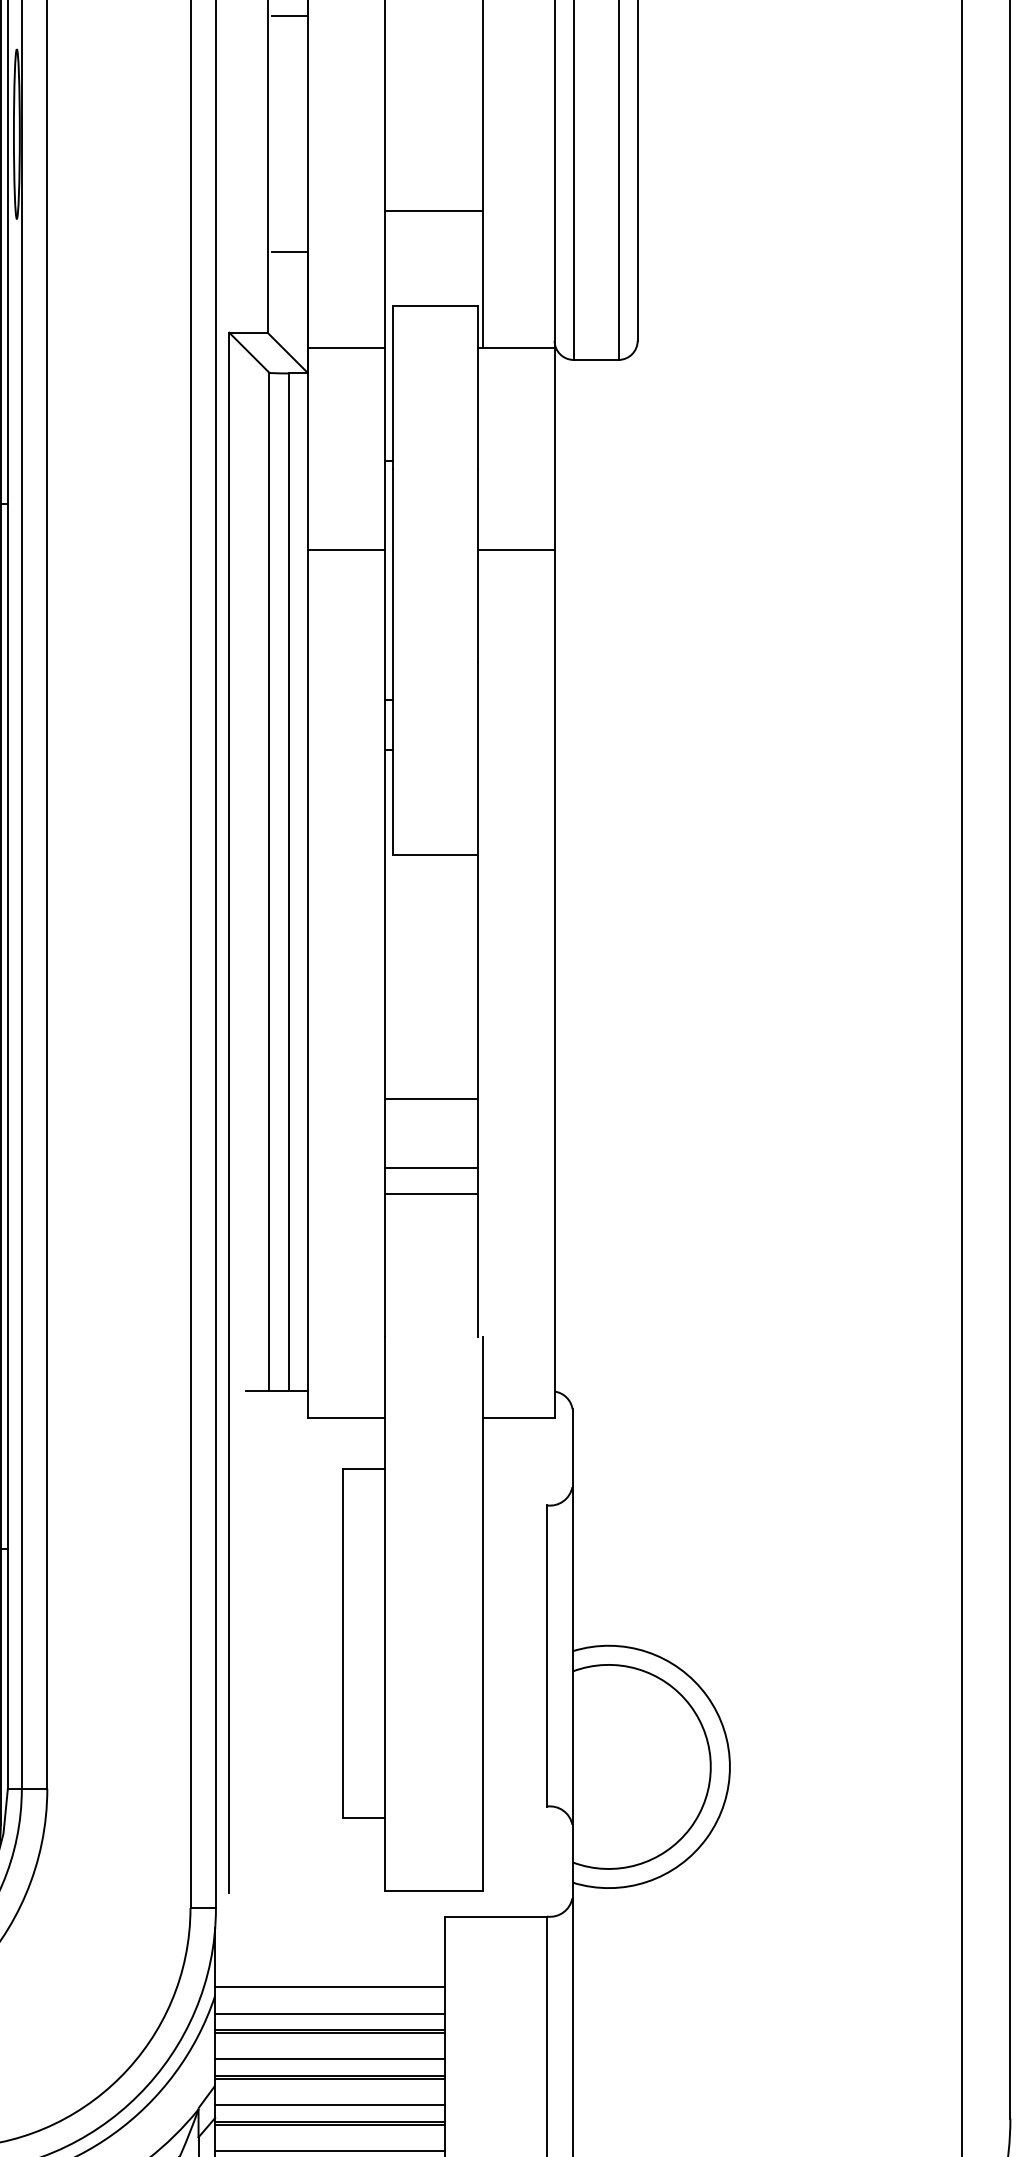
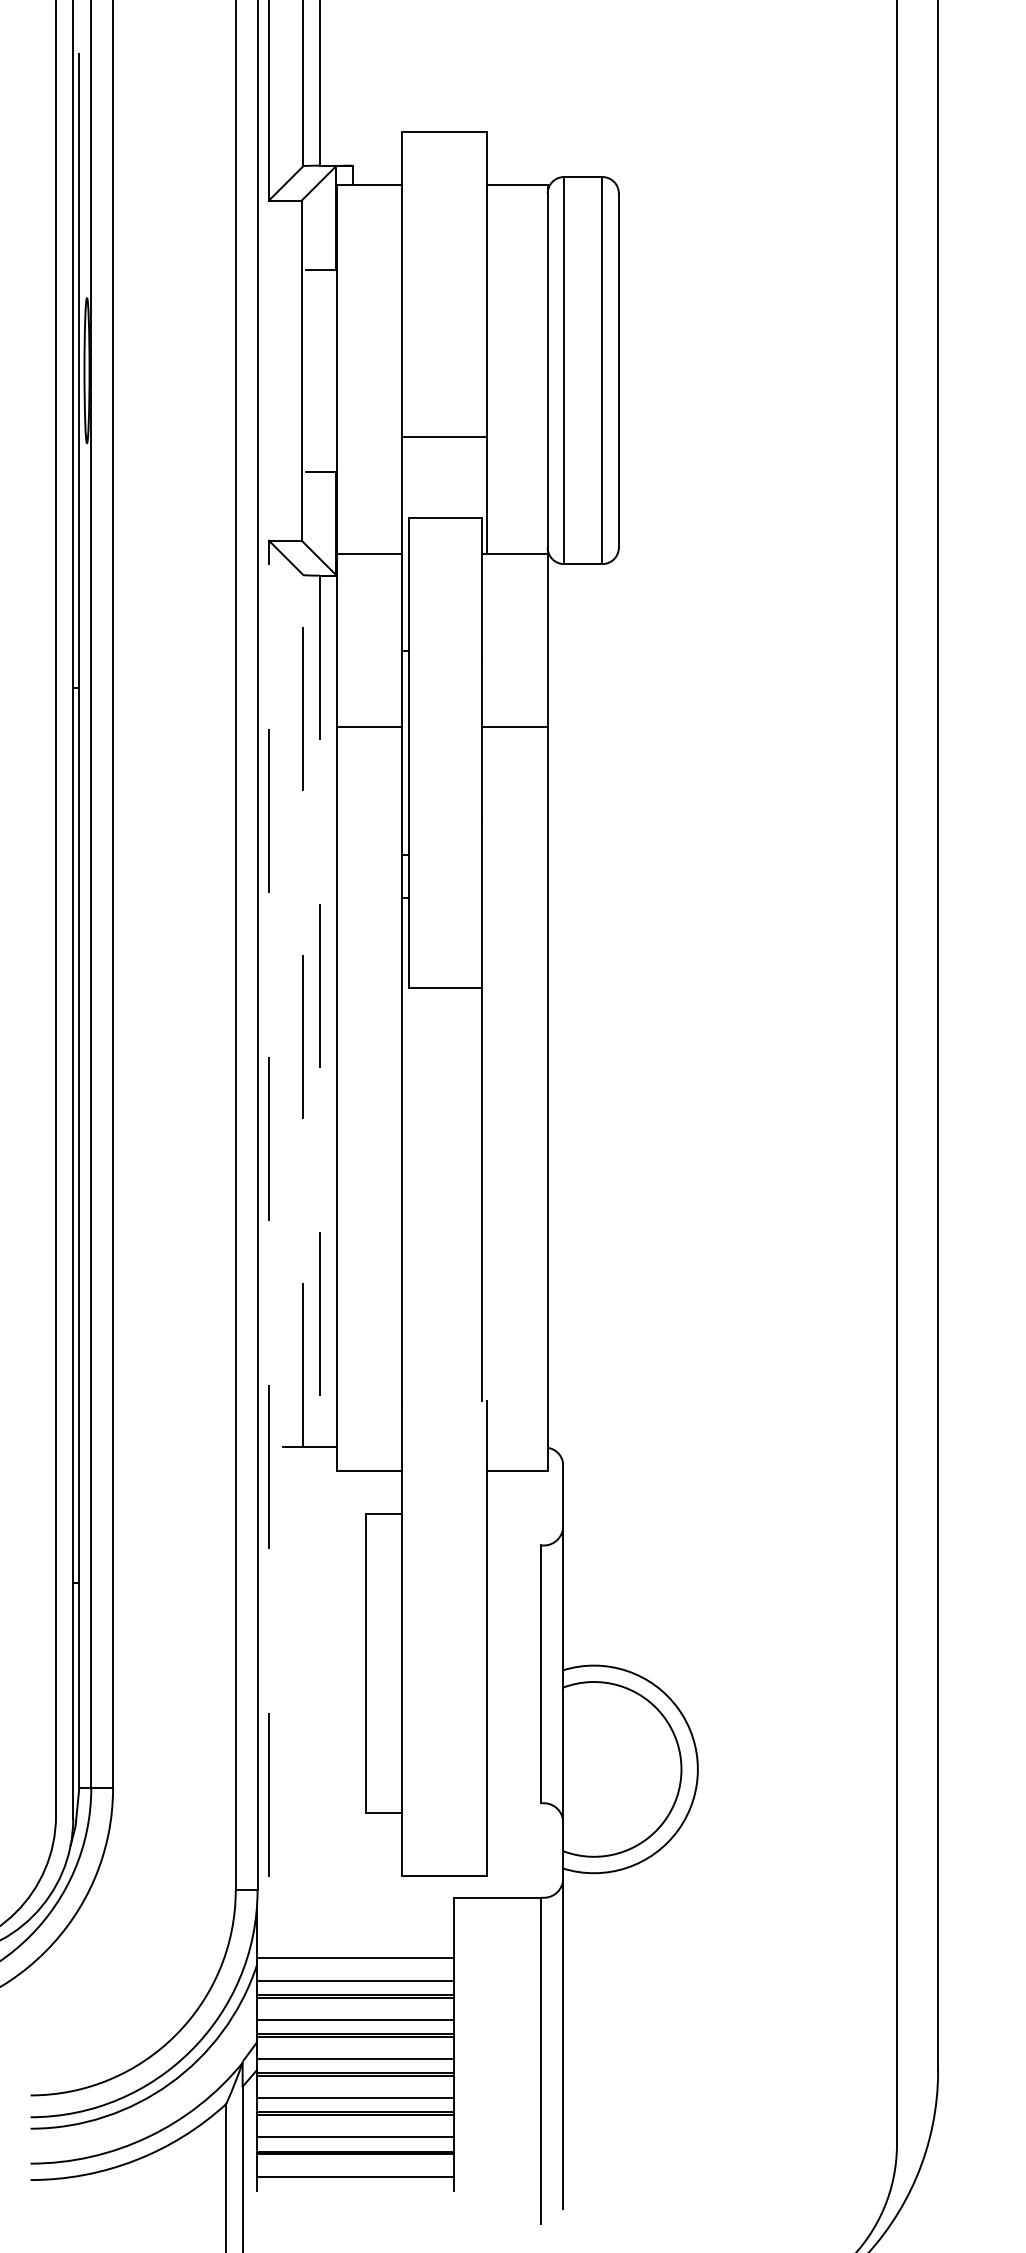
line: (269, 881) -> (303, 1010), solid -> dashed
line: (288, 882) -> (319, 1011), solid -> dashed
line: (431, 1099) -> (442, 1197), removed
line: (229, 1112) -> (269, 1208), solid -> dashed
line: (431, 1168) -> (442, 1256), removed
line: (431, 1193) -> (442, 1278), removed

